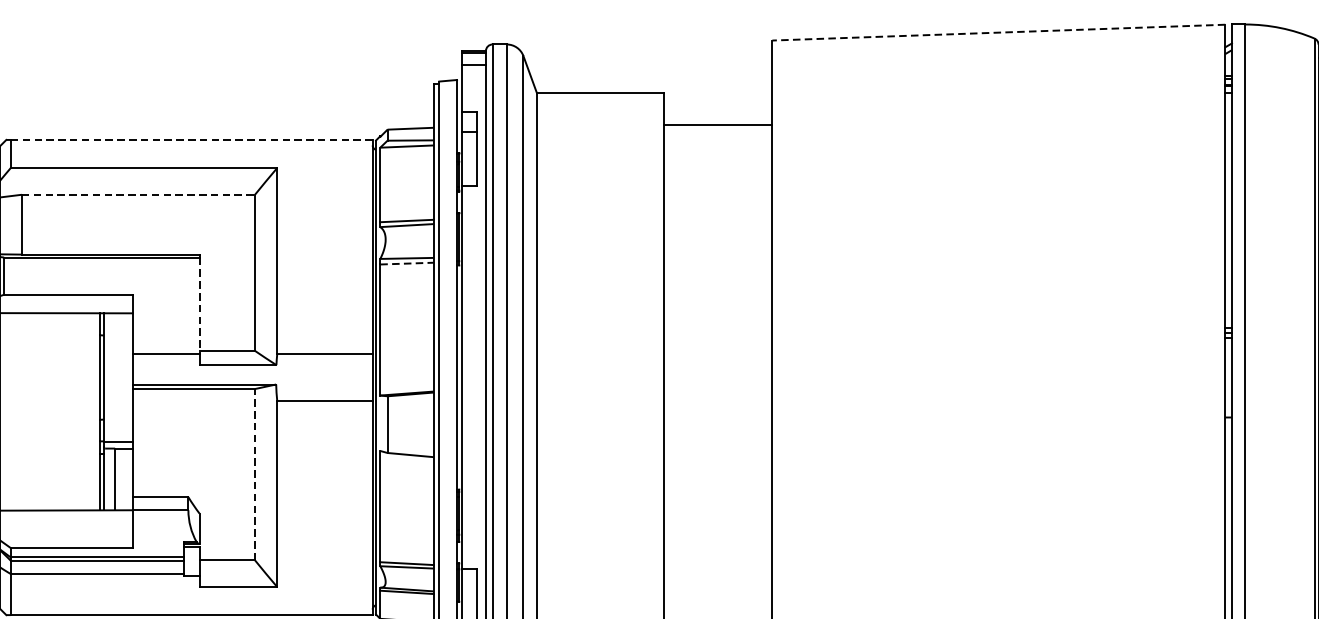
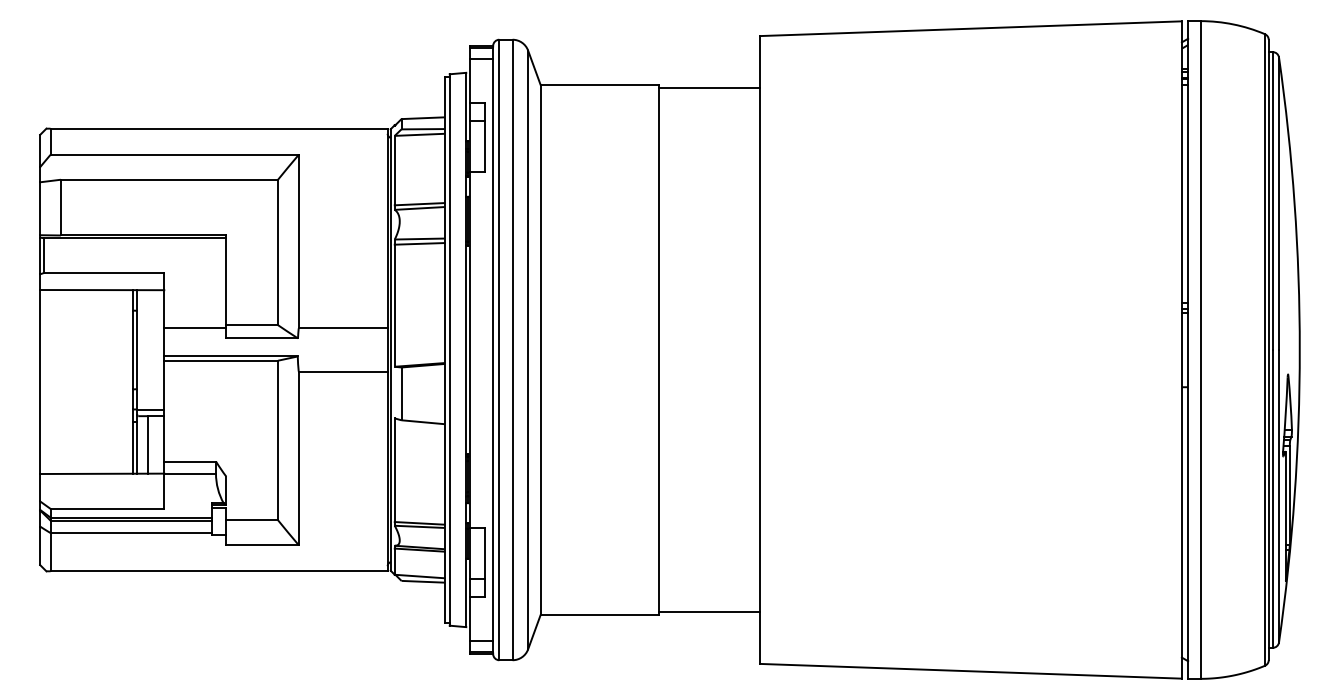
line: (998, 32) -> (970, 28), dashed -> solid
line: (717, 124) -> (708, 88), moved
line: (192, 139) -> (219, 128), dashed -> solid
line: (138, 194) -> (169, 179), dashed -> solid
line: (406, 263) -> (419, 243), dashed -> solid
line: (199, 306) -> (226, 283), dashed -> solid
line: (255, 474) -> (278, 440), dashed -> solid

